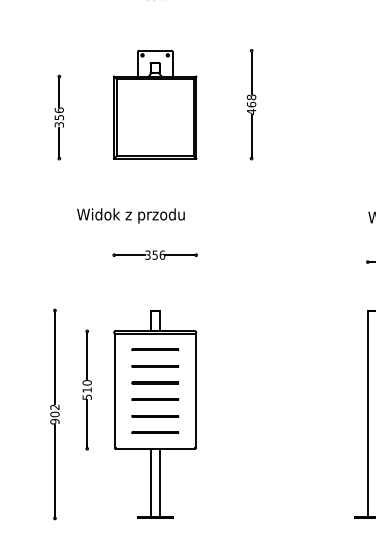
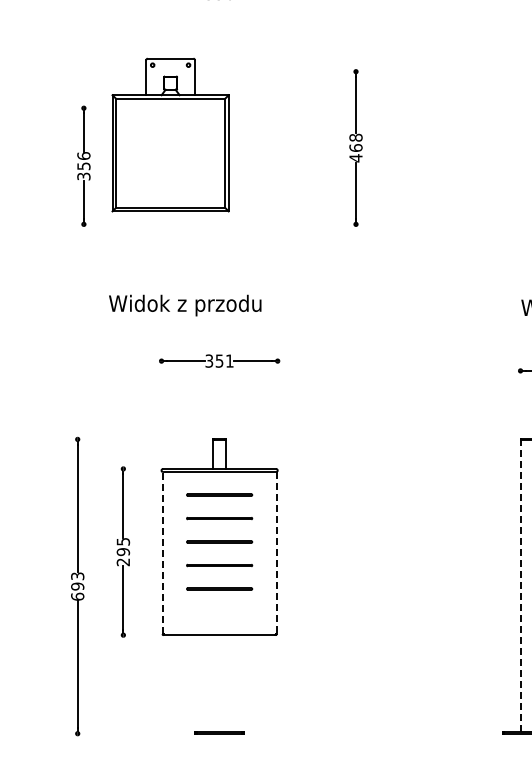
part: (155, 104) -> (170, 134), moved
text: (162, 254) -> (229, 360), 356 -> 351
text: (87, 389) -> (123, 551), 510 -> 295
line: (114, 390) -> (162, 552), solid -> dashed
line: (195, 391) -> (276, 553), solid -> dashed
text: (54, 414) -> (77, 586), 902 -> 693
line: (367, 414) -> (520, 586), solid -> dashed
line: (155, 432) -> (219, 612), removed
line: (150, 482) -> (213, 683), removed
line: (160, 482) -> (226, 683), removed

